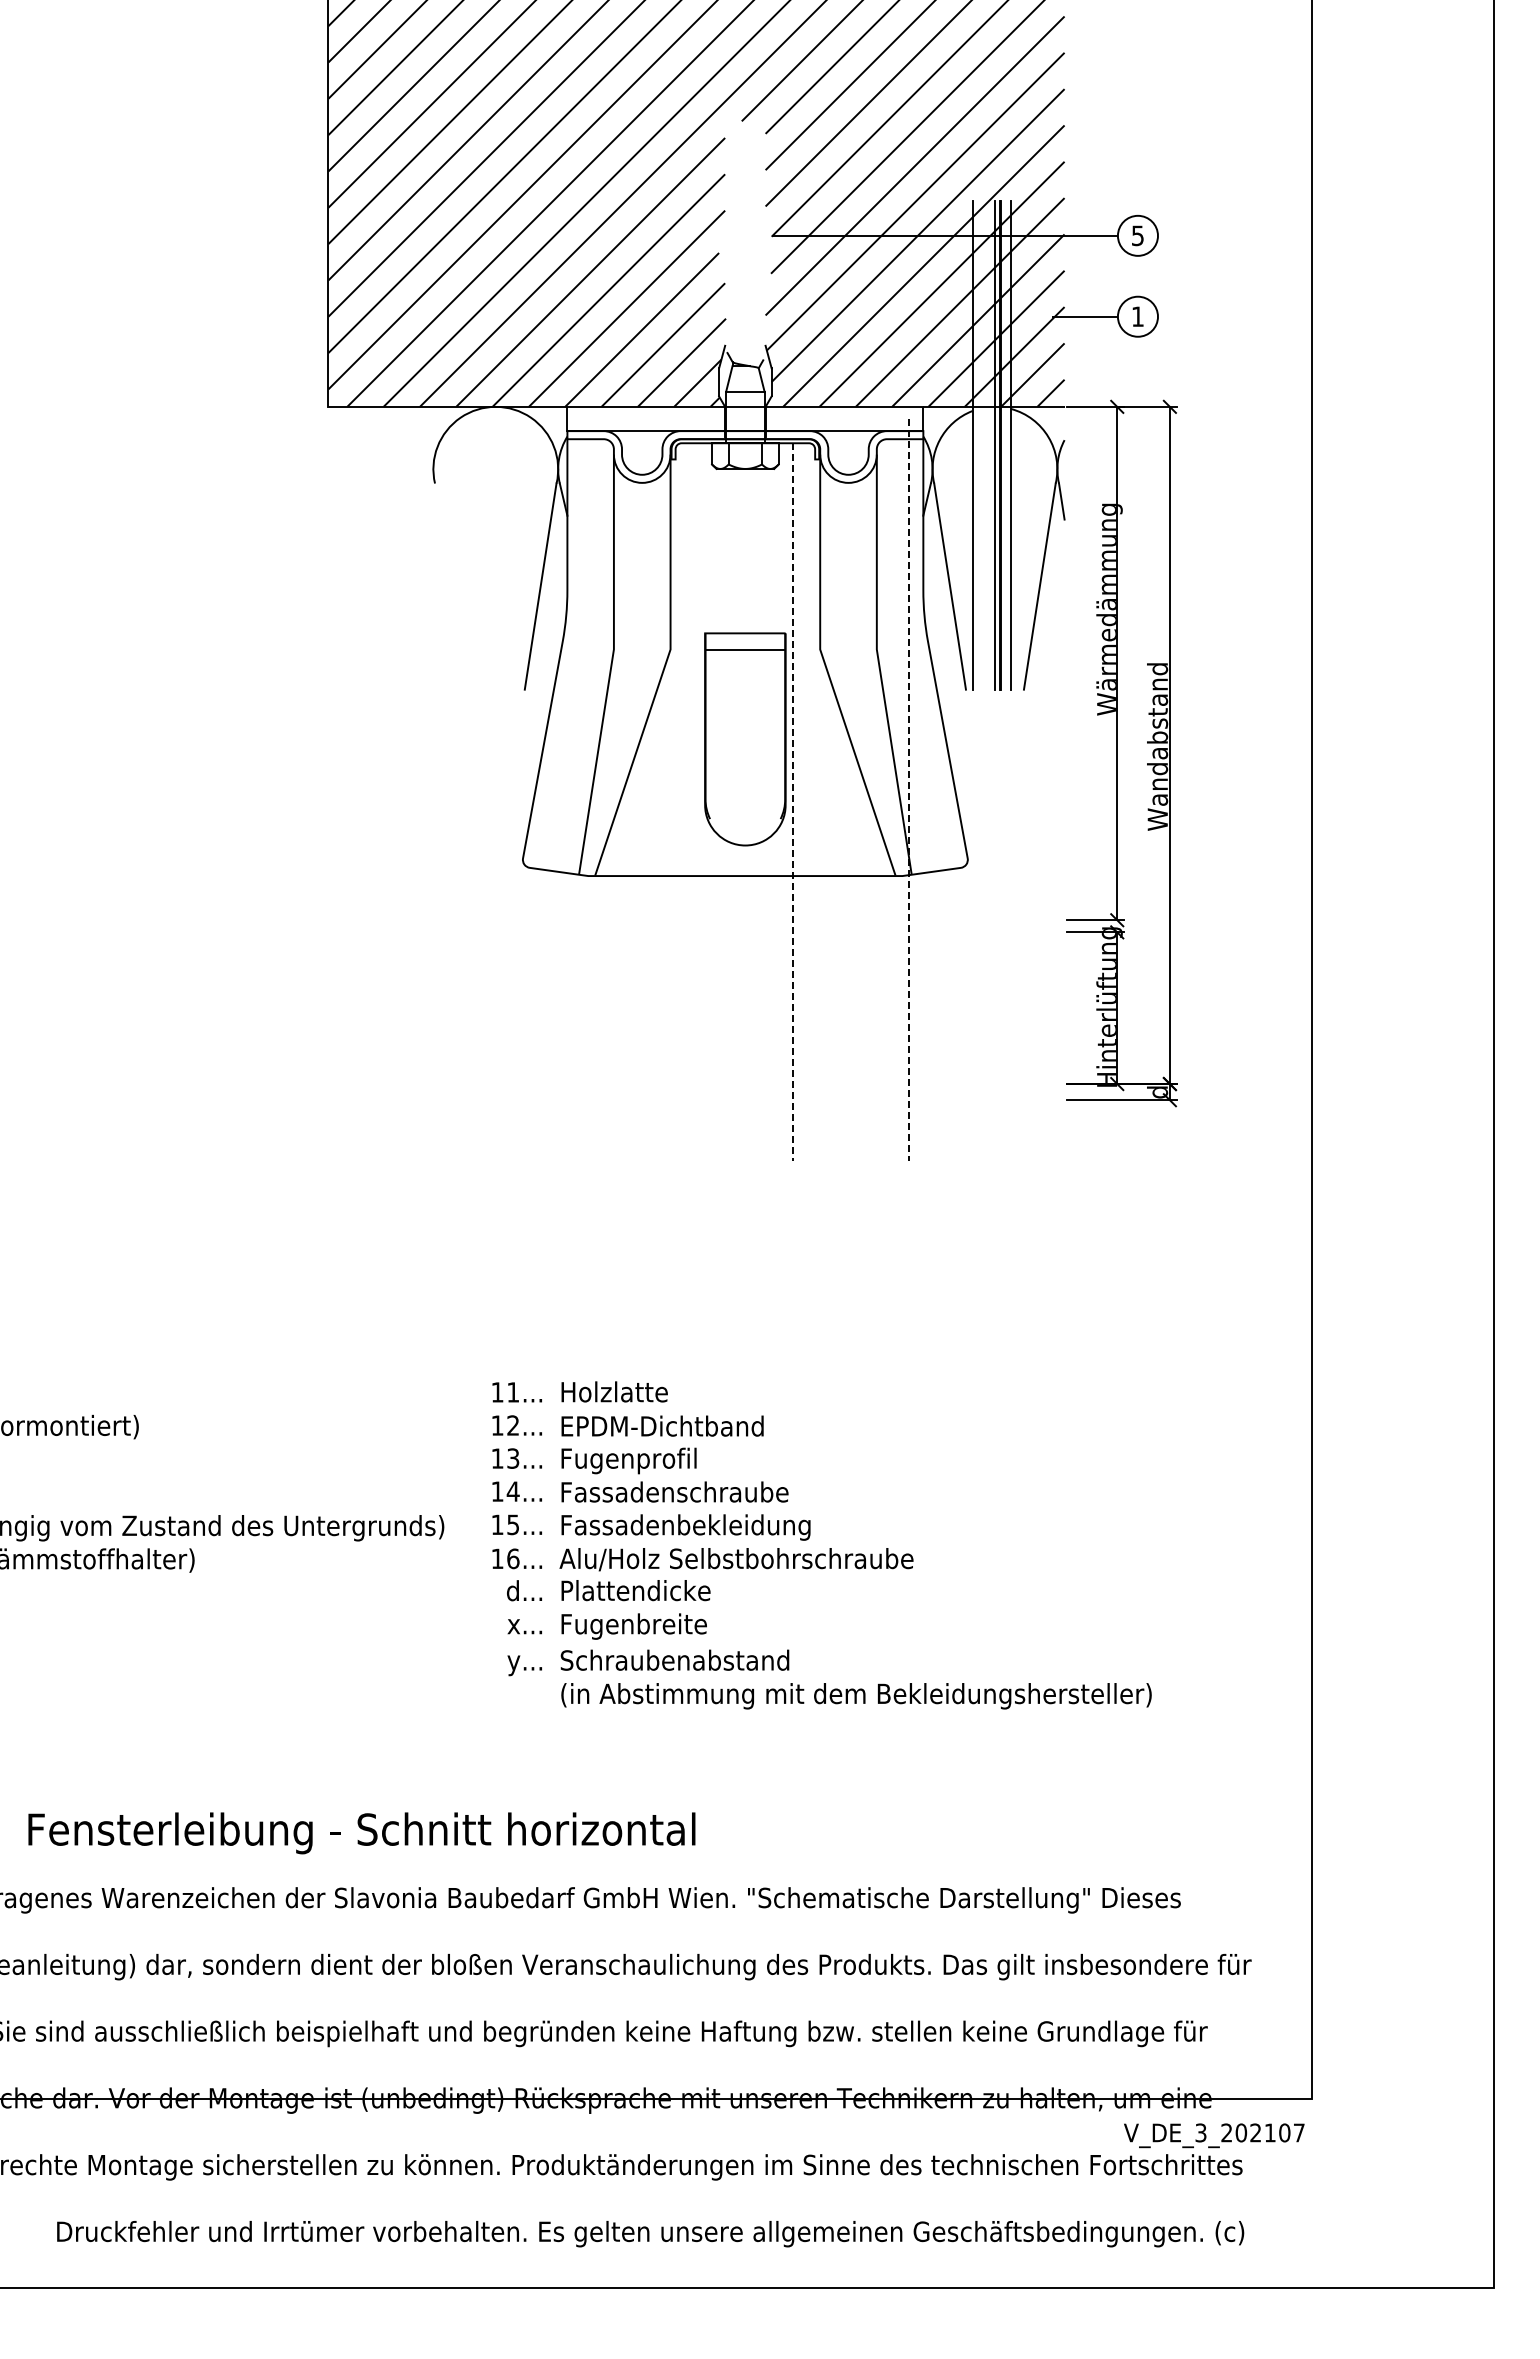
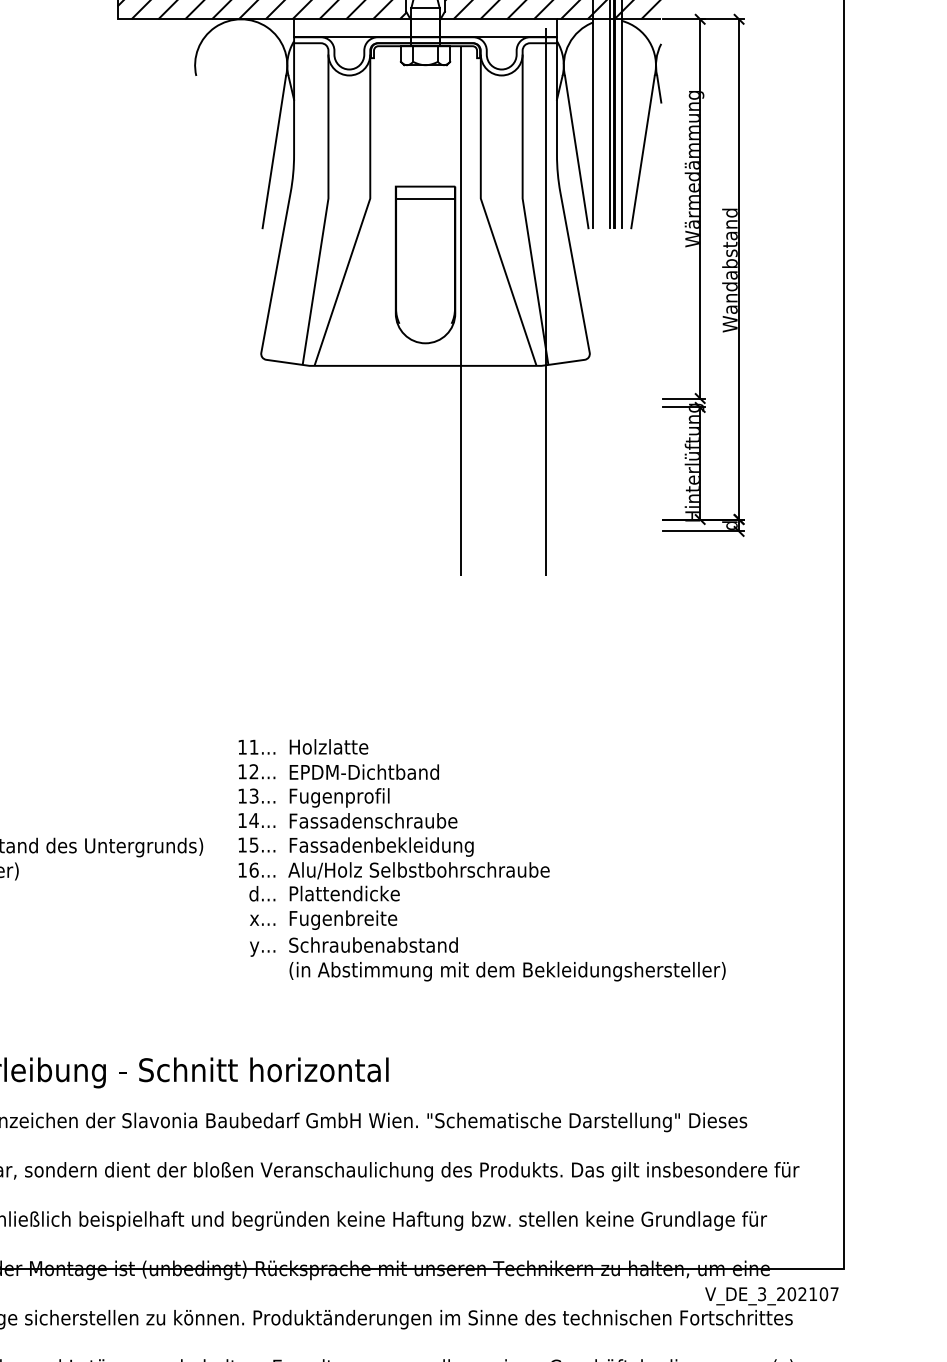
line: (908, 789) -> (546, 301), dashed -> solid
line: (793, 802) -> (461, 311), dashed -> solid

